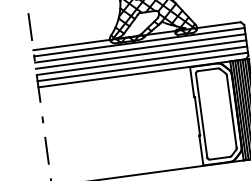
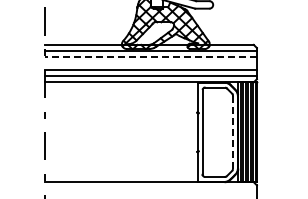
line: (140, 48) -> (150, 57), solid -> dashed
line: (140, 54) -> (150, 63), removed
line: (231, 111) -> (232, 132), solid -> dashed

